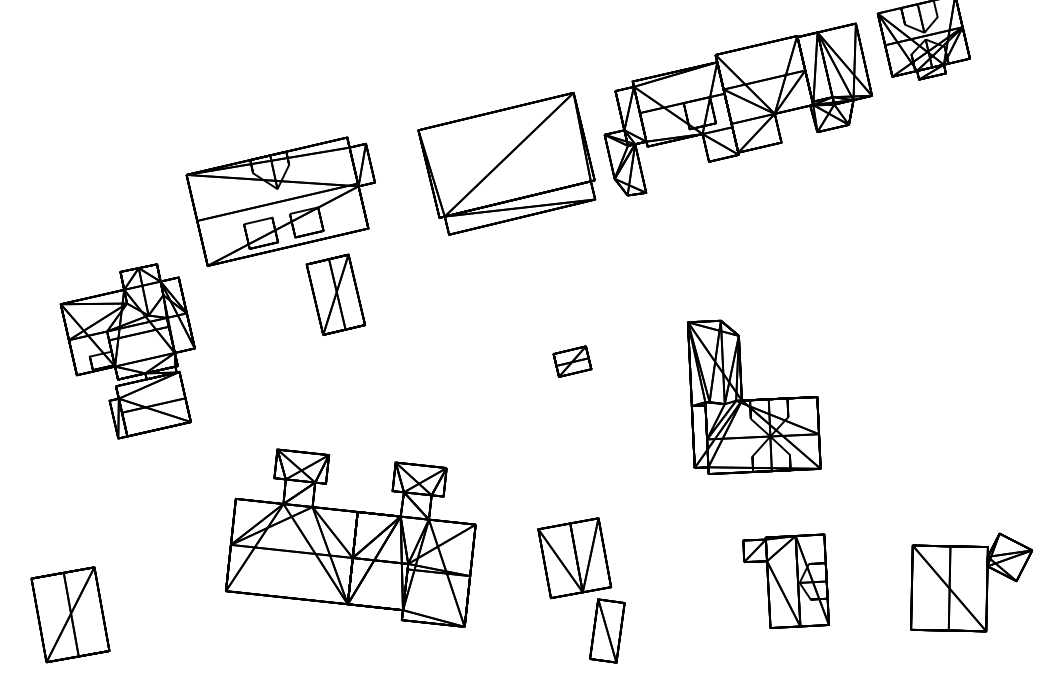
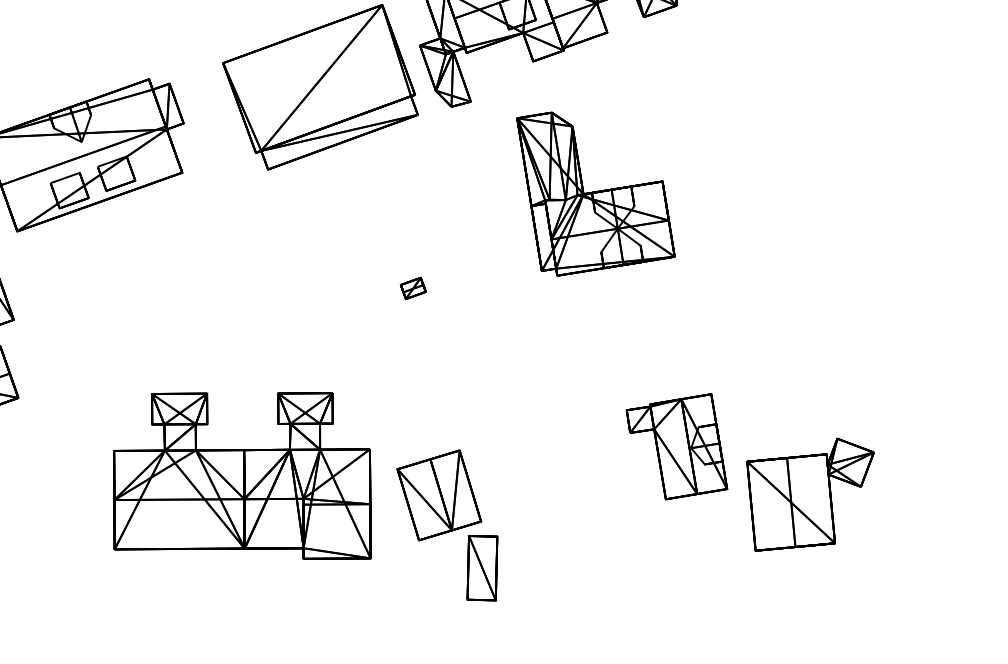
part: (335, 294) -> (155, 246), removed
part: (572, 361) -> (413, 288), size x0.6
part: (754, 396) -> (596, 188), moved
part: (350, 537) -> (239, 477), moved
part: (786, 580) -> (677, 447), moved
part: (971, 582) -> (813, 493), moved

